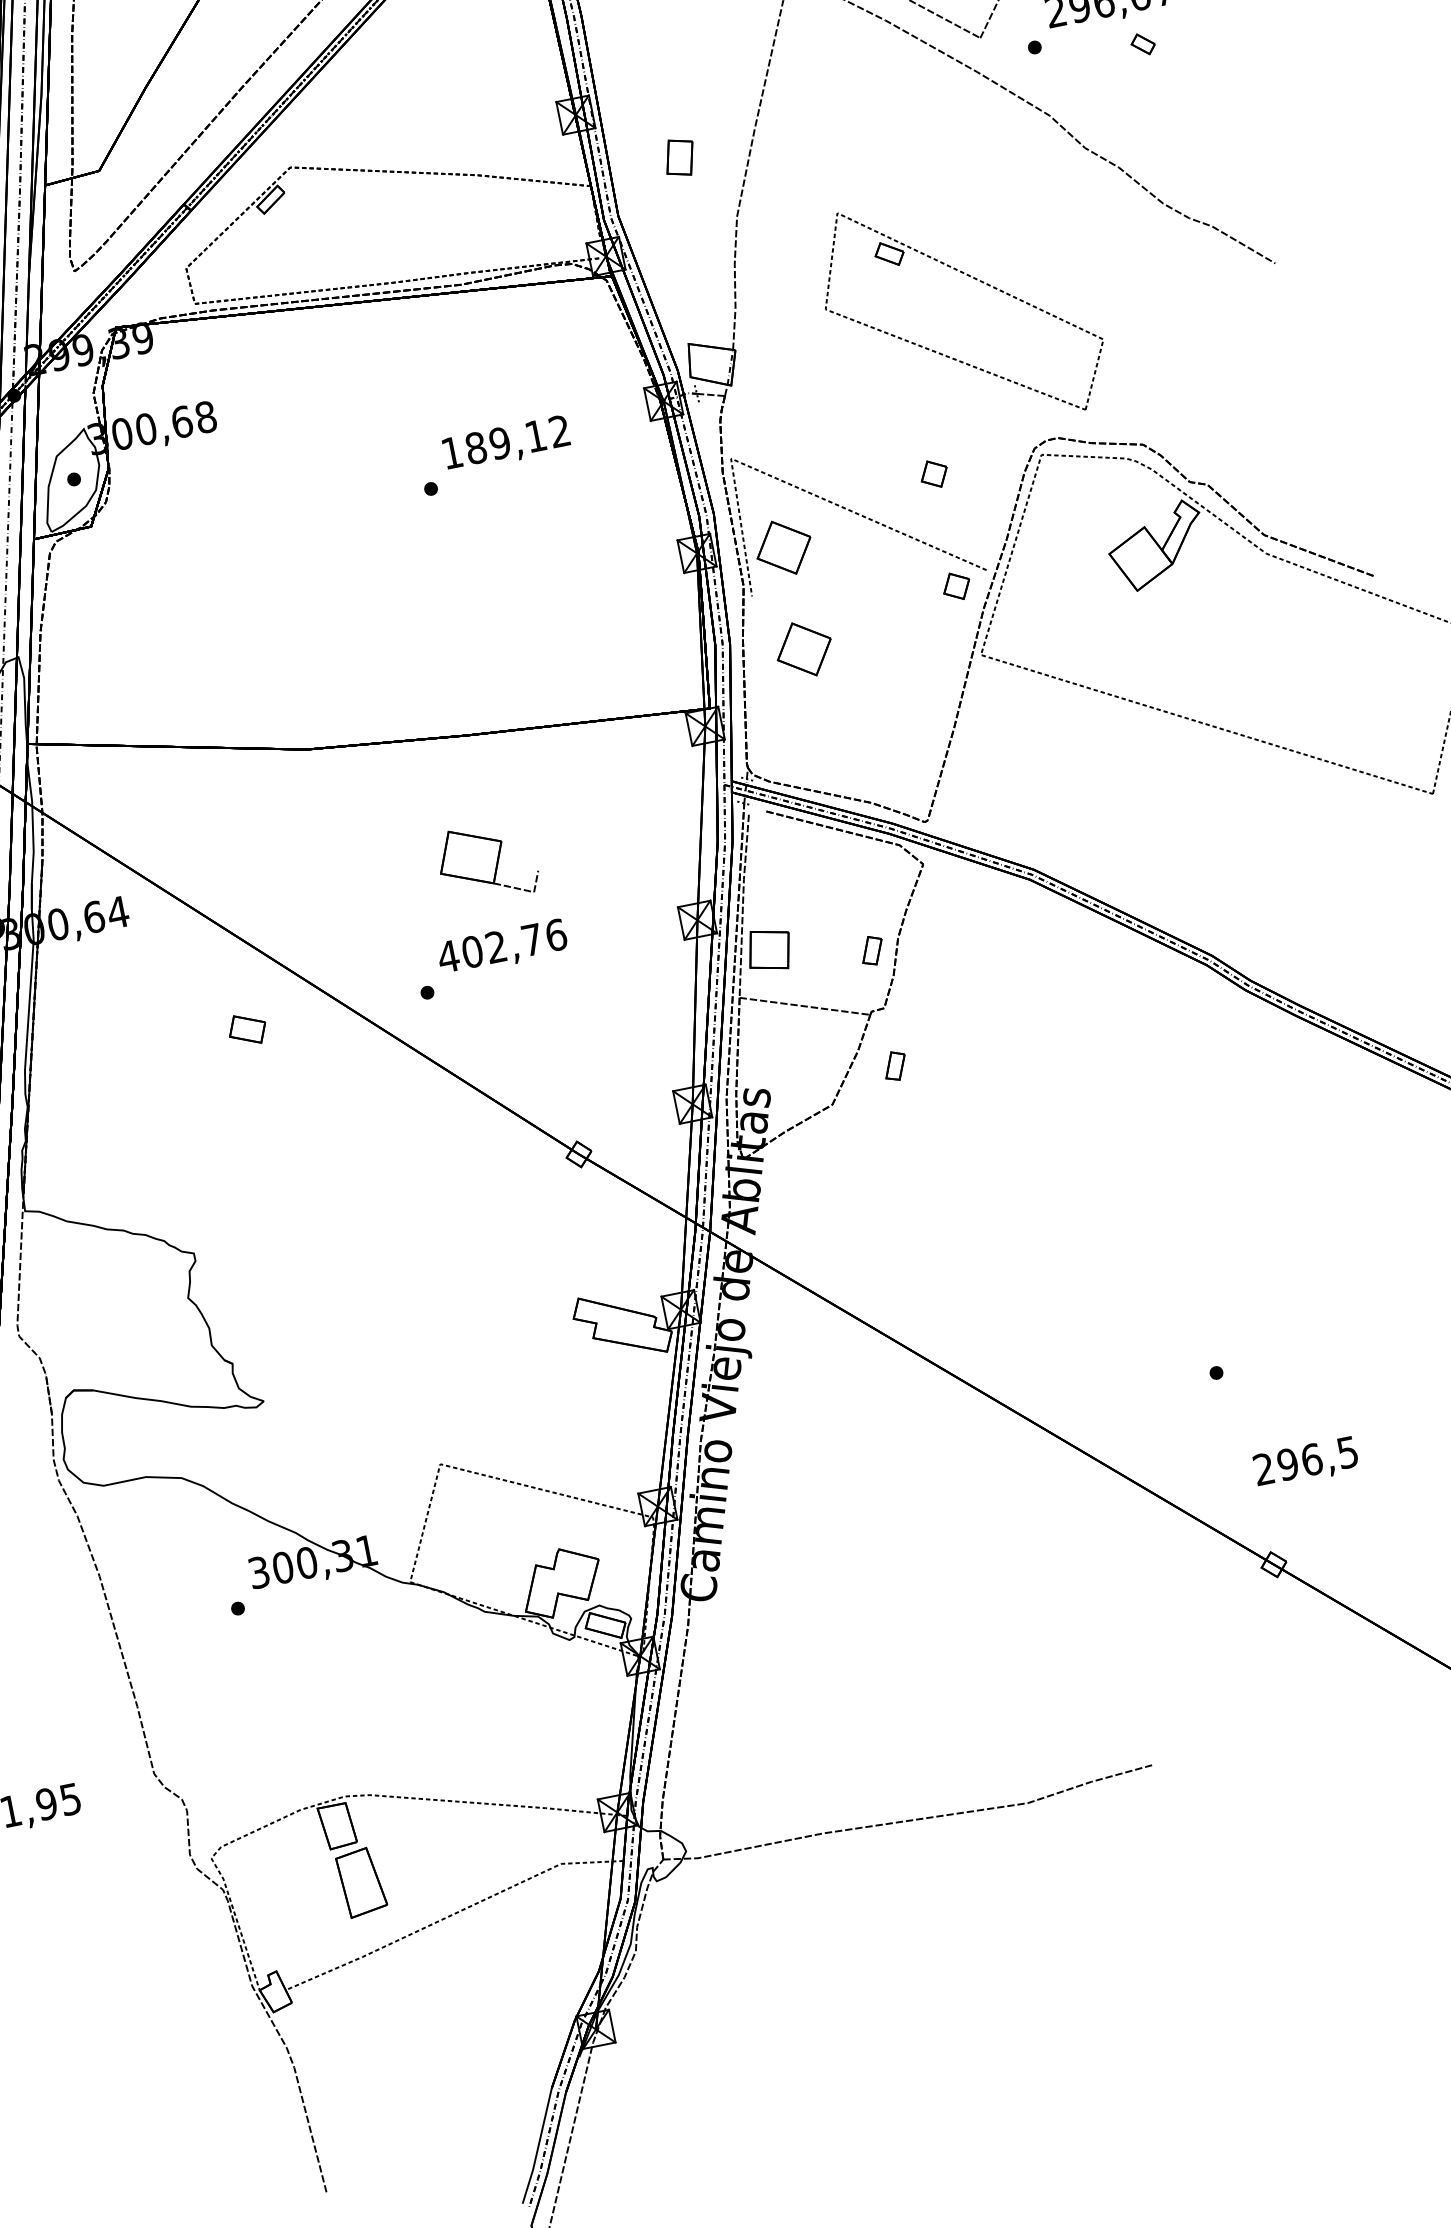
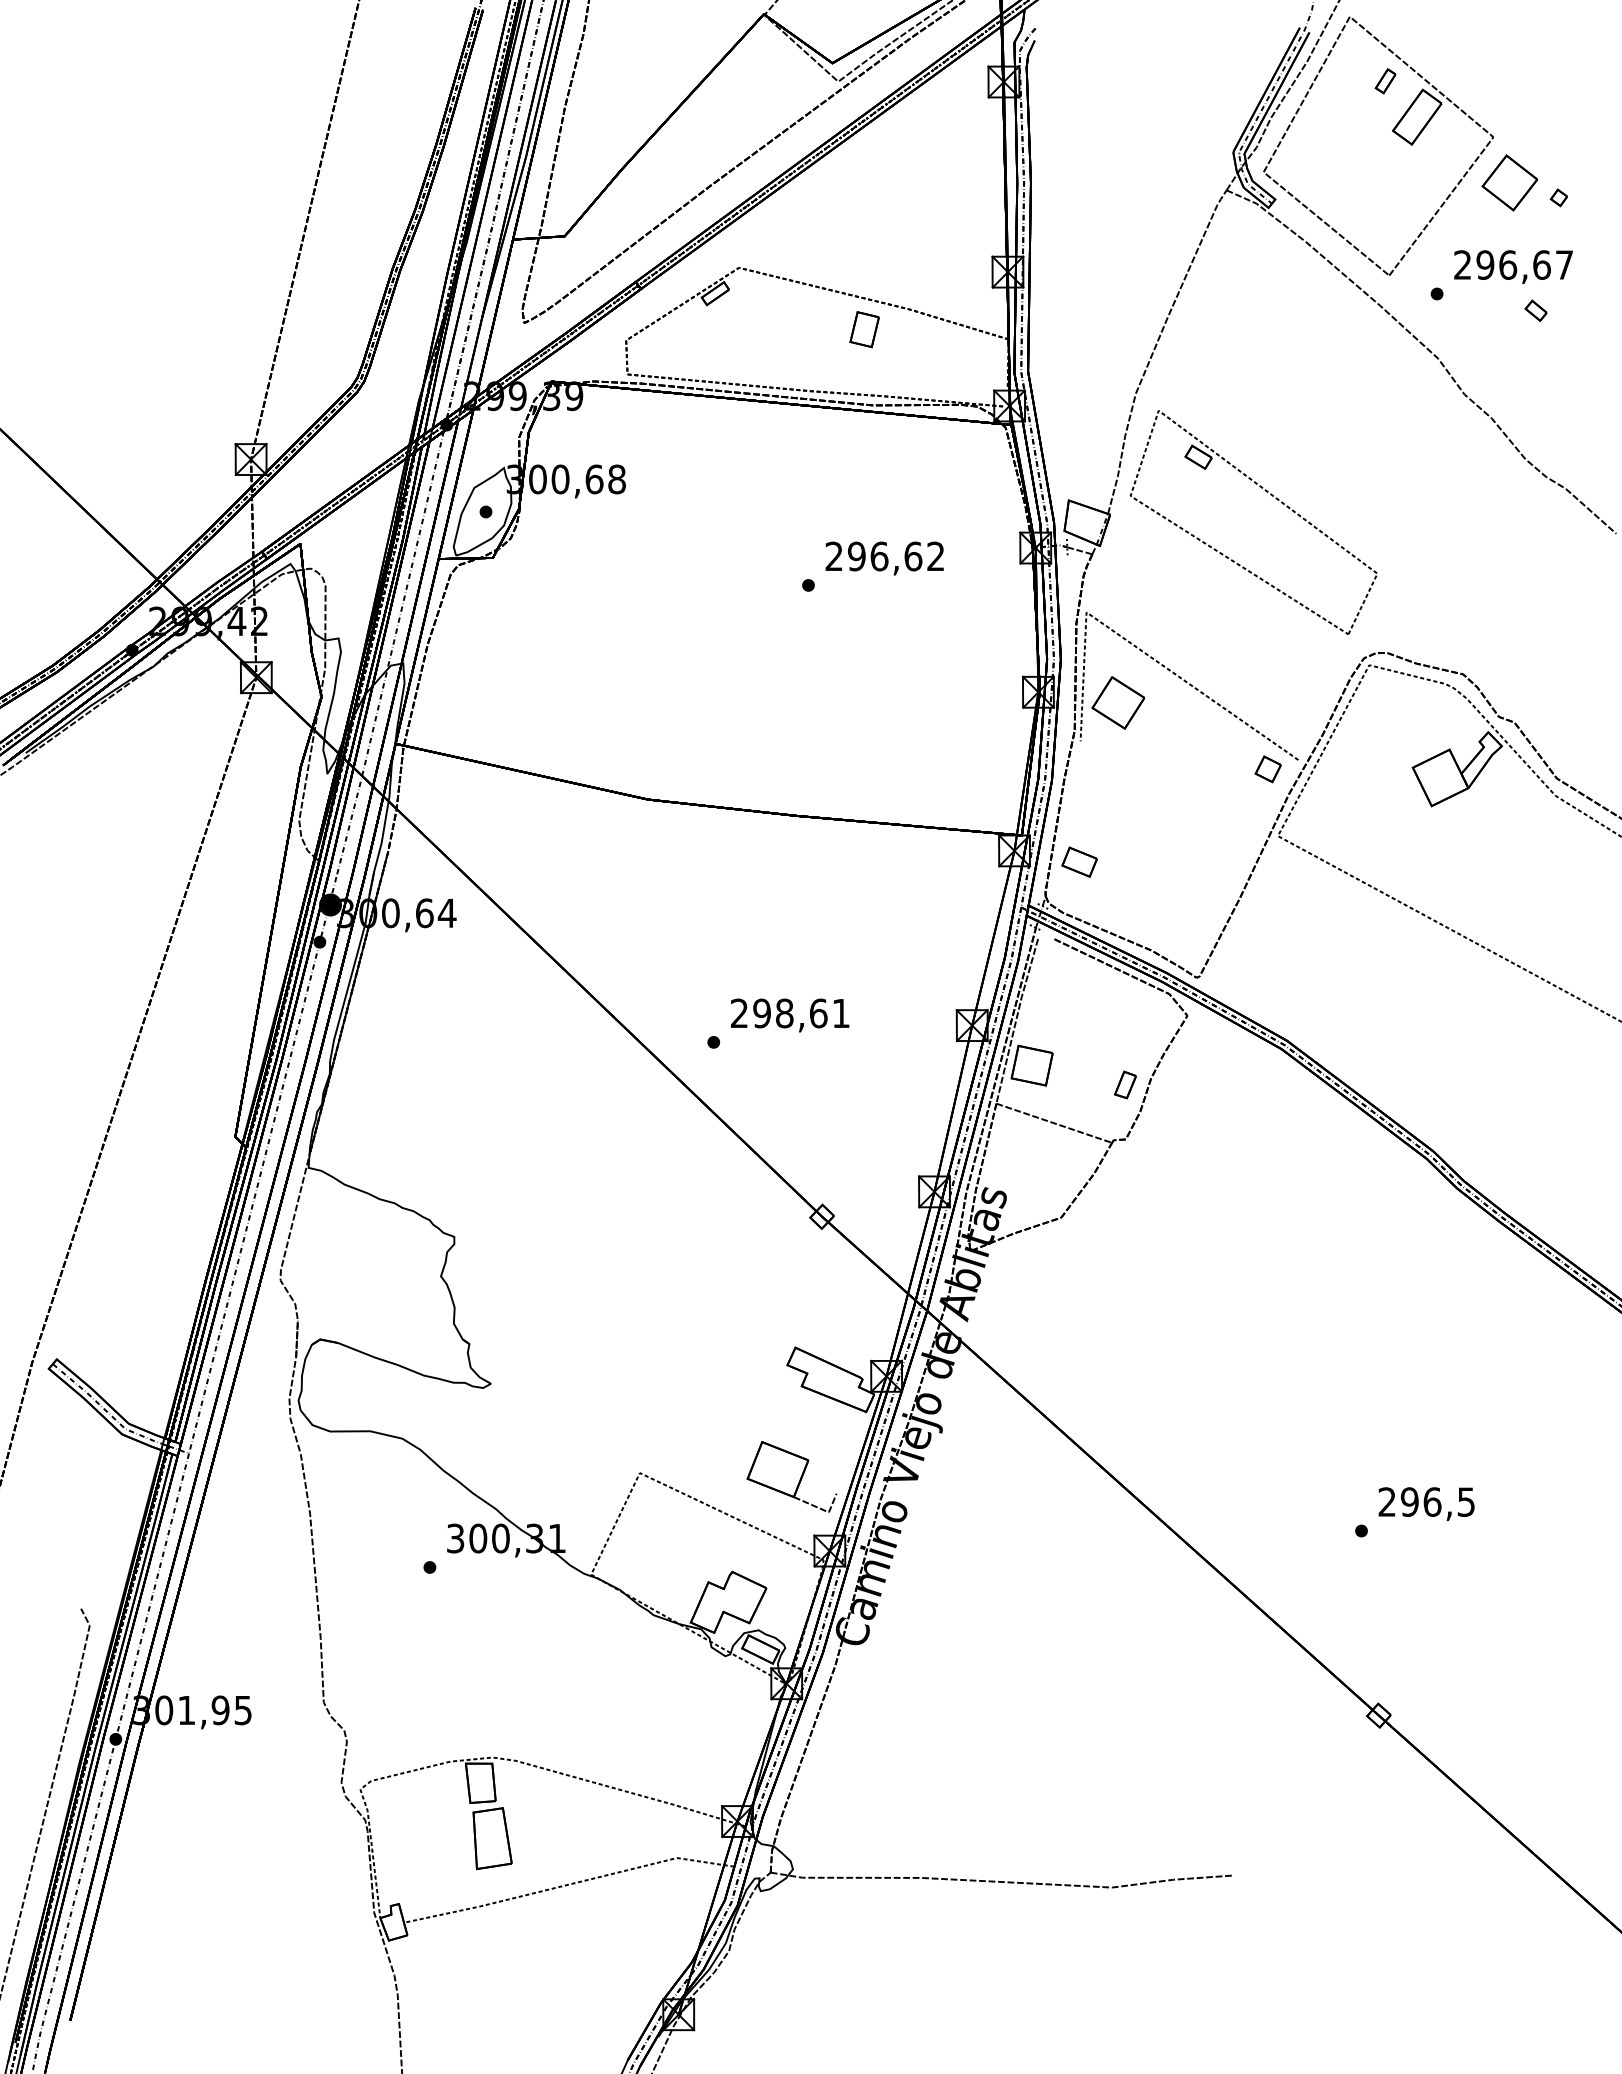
part: (679, 157) -> (864, 329), moved
part: (973, 279) -> (1270, 495), moved
text: (493, 444) -> (873, 556), 189,12 -> 296,62
part: (933, 474) -> (1267, 663), removed
part: (804, 648) -> (1118, 798), removed
part: (486, 862) -> (791, 1476), moved
text: (502, 945) -> (790, 1013), 402,76 -> 298,61
part: (247, 1028) -> (1079, 861), moved
part: (895, 1065) -> (1125, 1193), removed
text: (1305, 1462) -> (1426, 1503), moved

